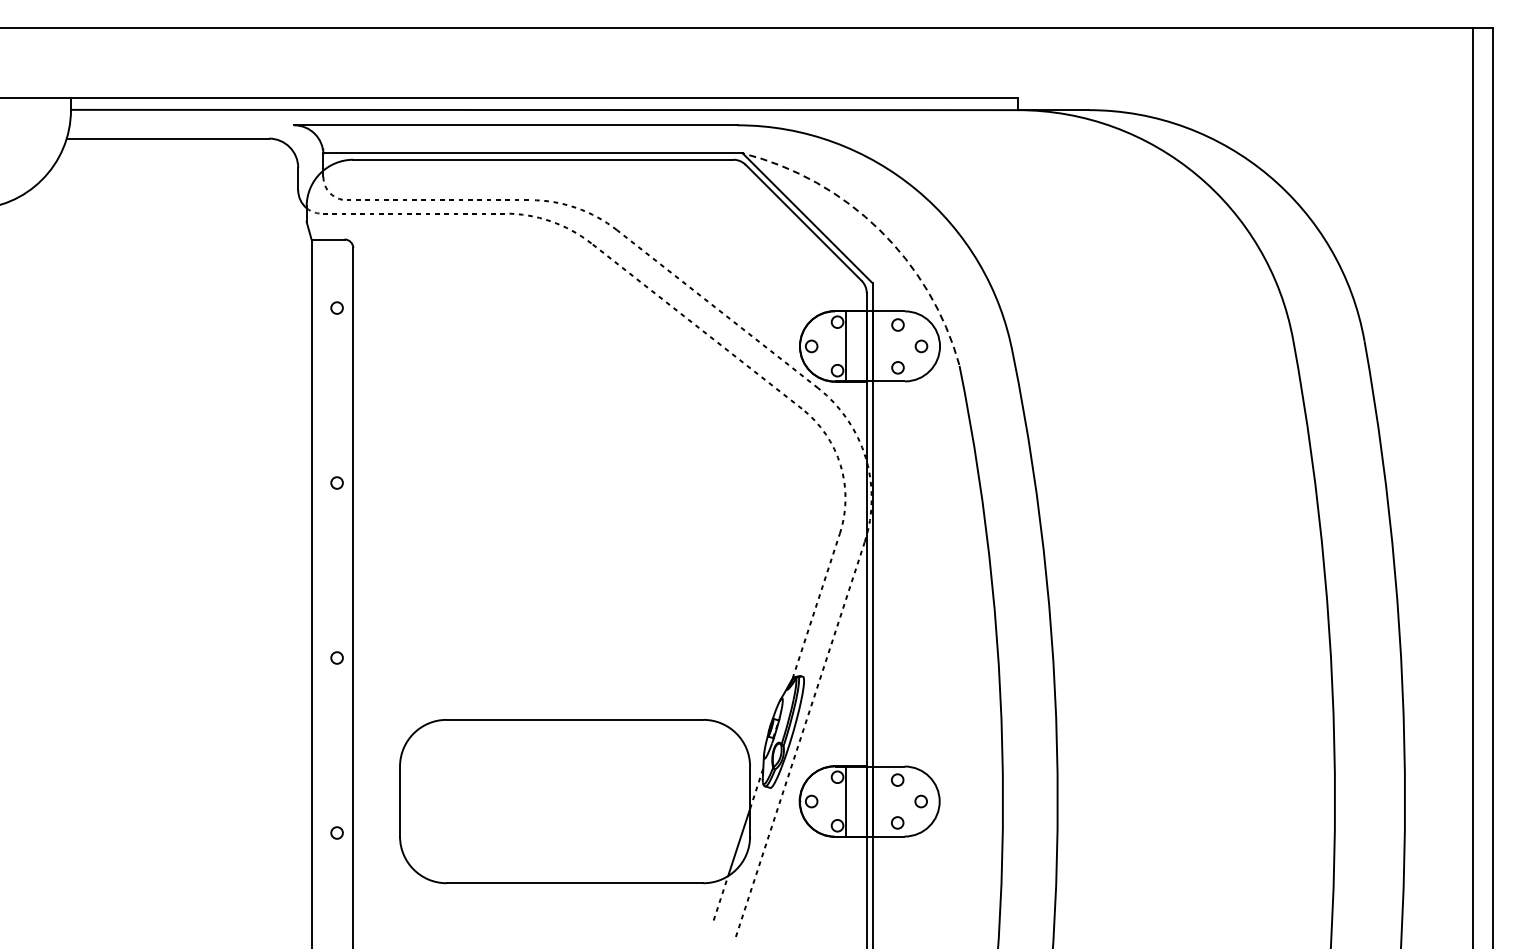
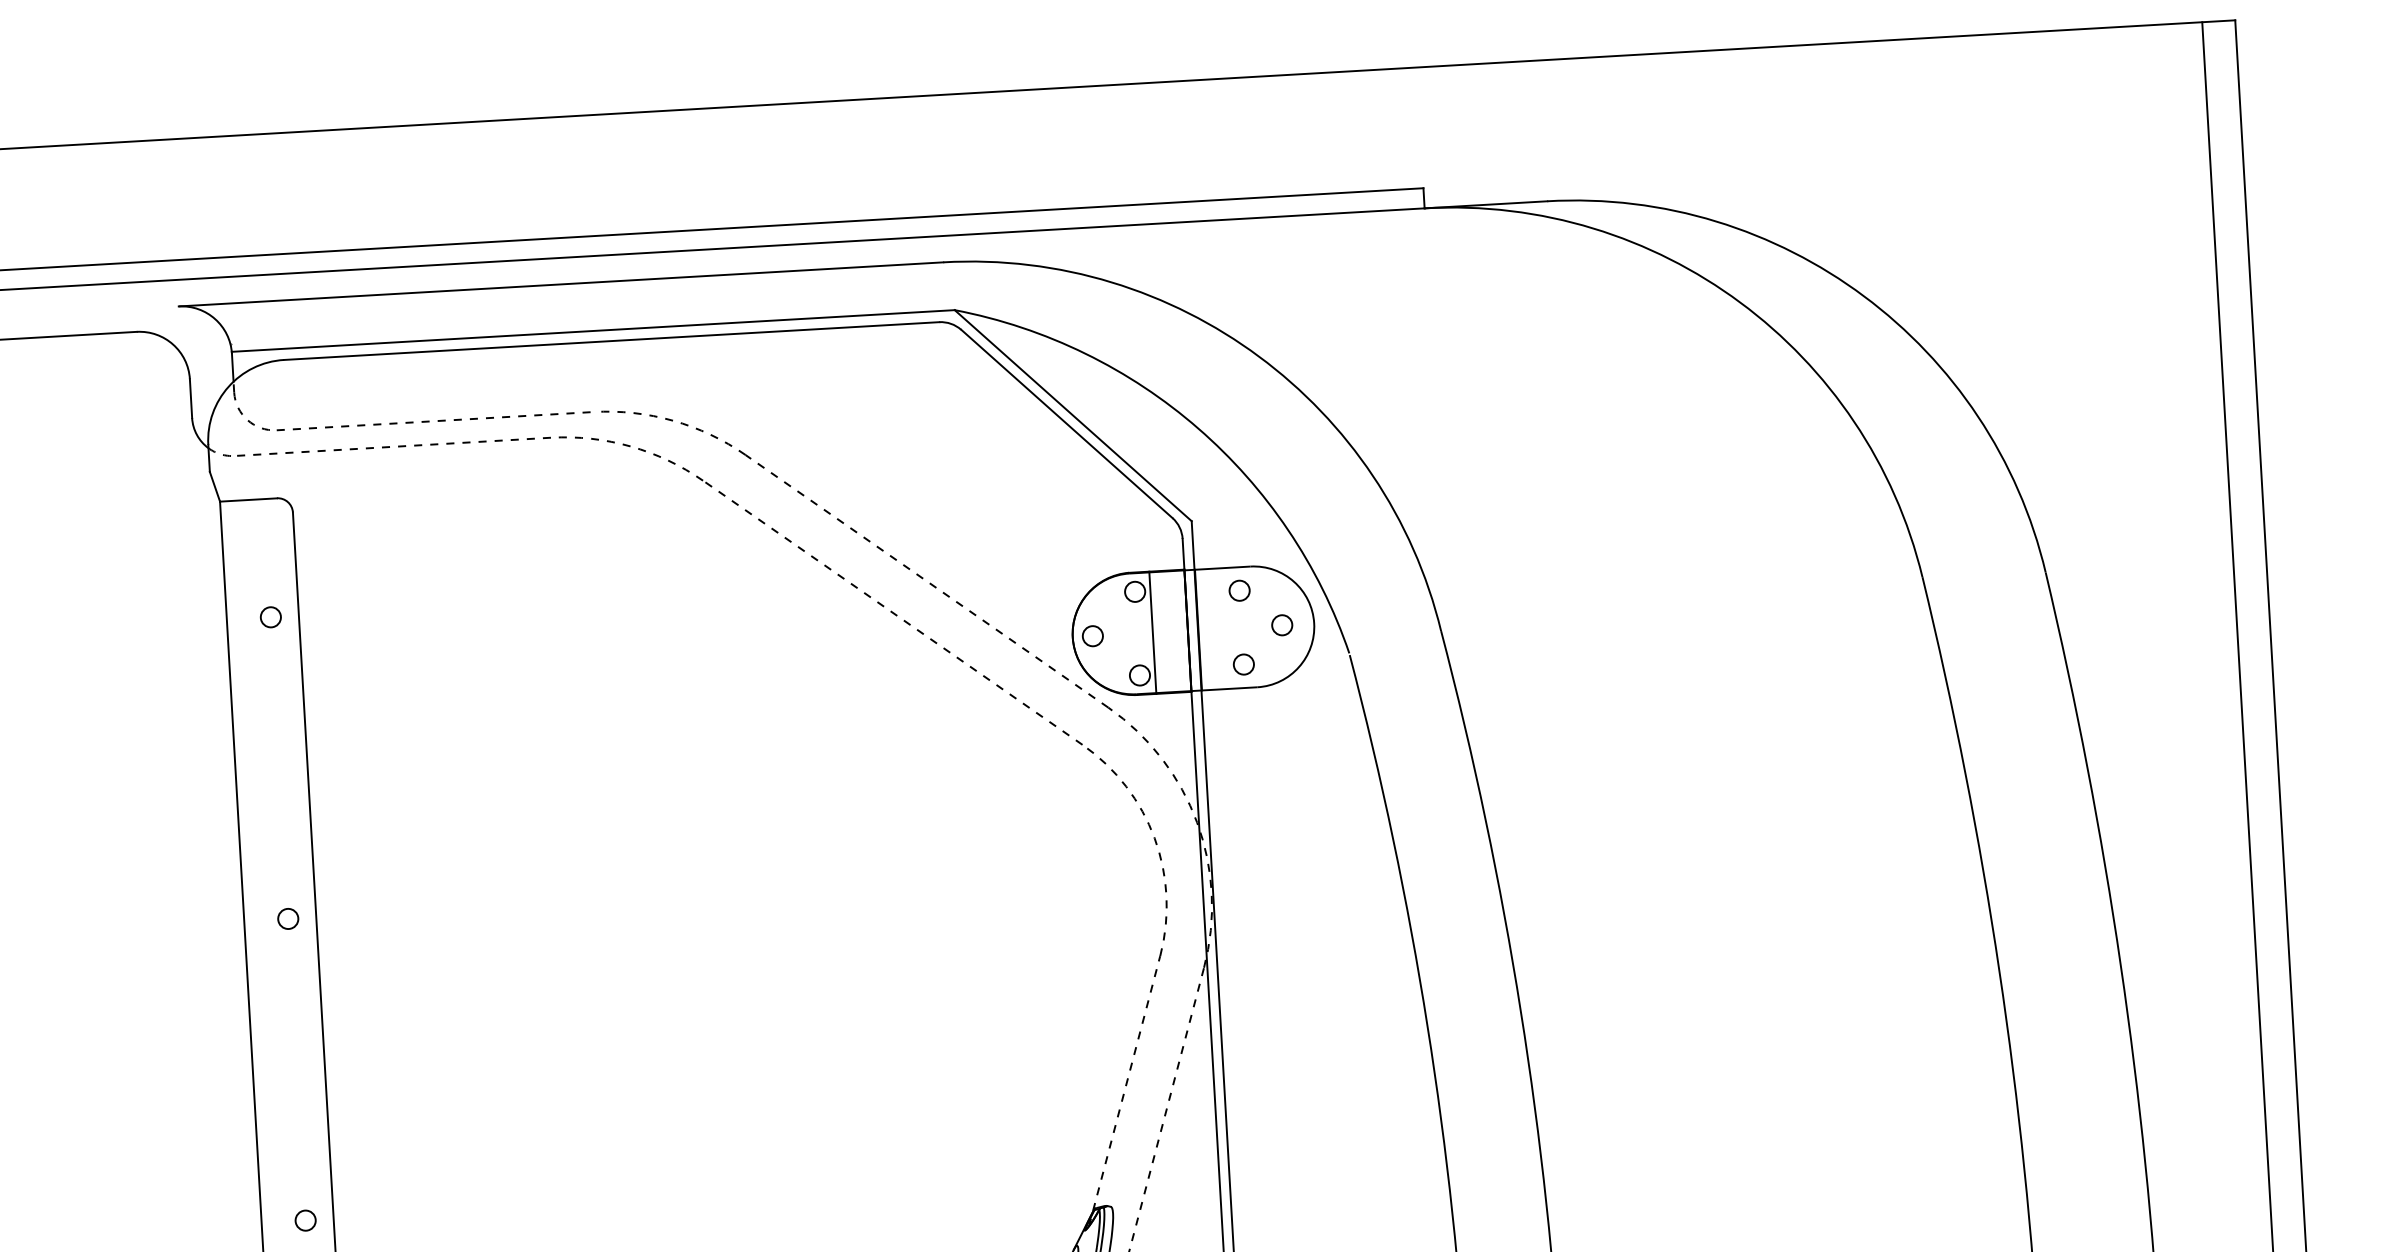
arc: (879, 229) -> (1198, 427), dashed -> solid

